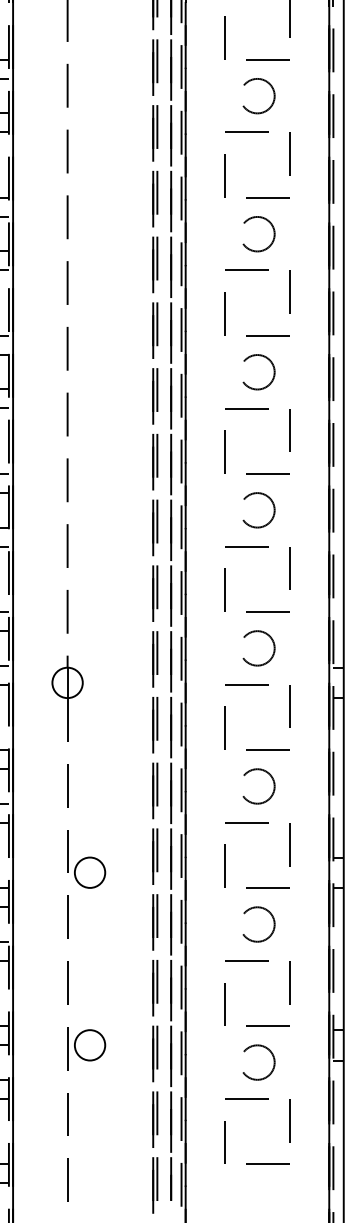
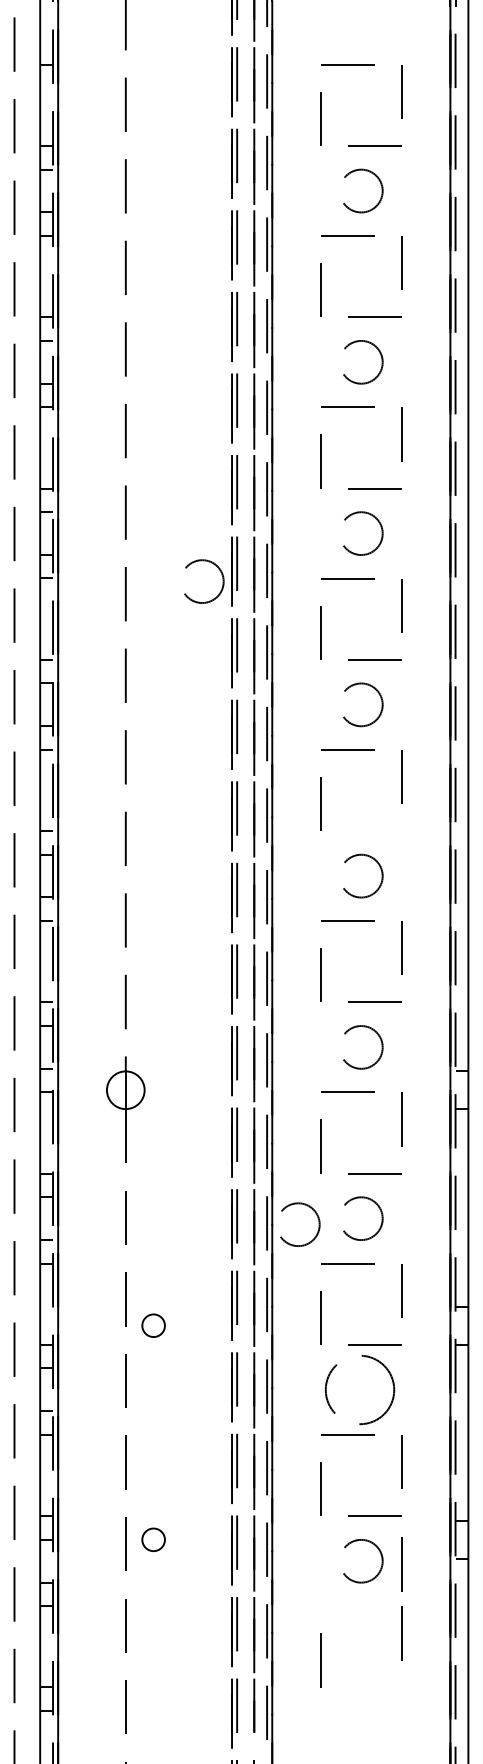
circle: (131, 272) -> (204, 581), added
line: (268, 473) -> (374, 830), removed
circle: (208, 791) -> (300, 1224), added
circle: (89, 872) -> (153, 1325), size x0.6
circle: (259, 924) -> (363, 1389), size x1.6
circle: (89, 1045) -> (153, 1539), size x0.6
line: (289, 1065) -> (401, 1564), added
line: (246, 1098) -> (347, 1605), removed
line: (268, 1164) -> (374, 1687), removed

